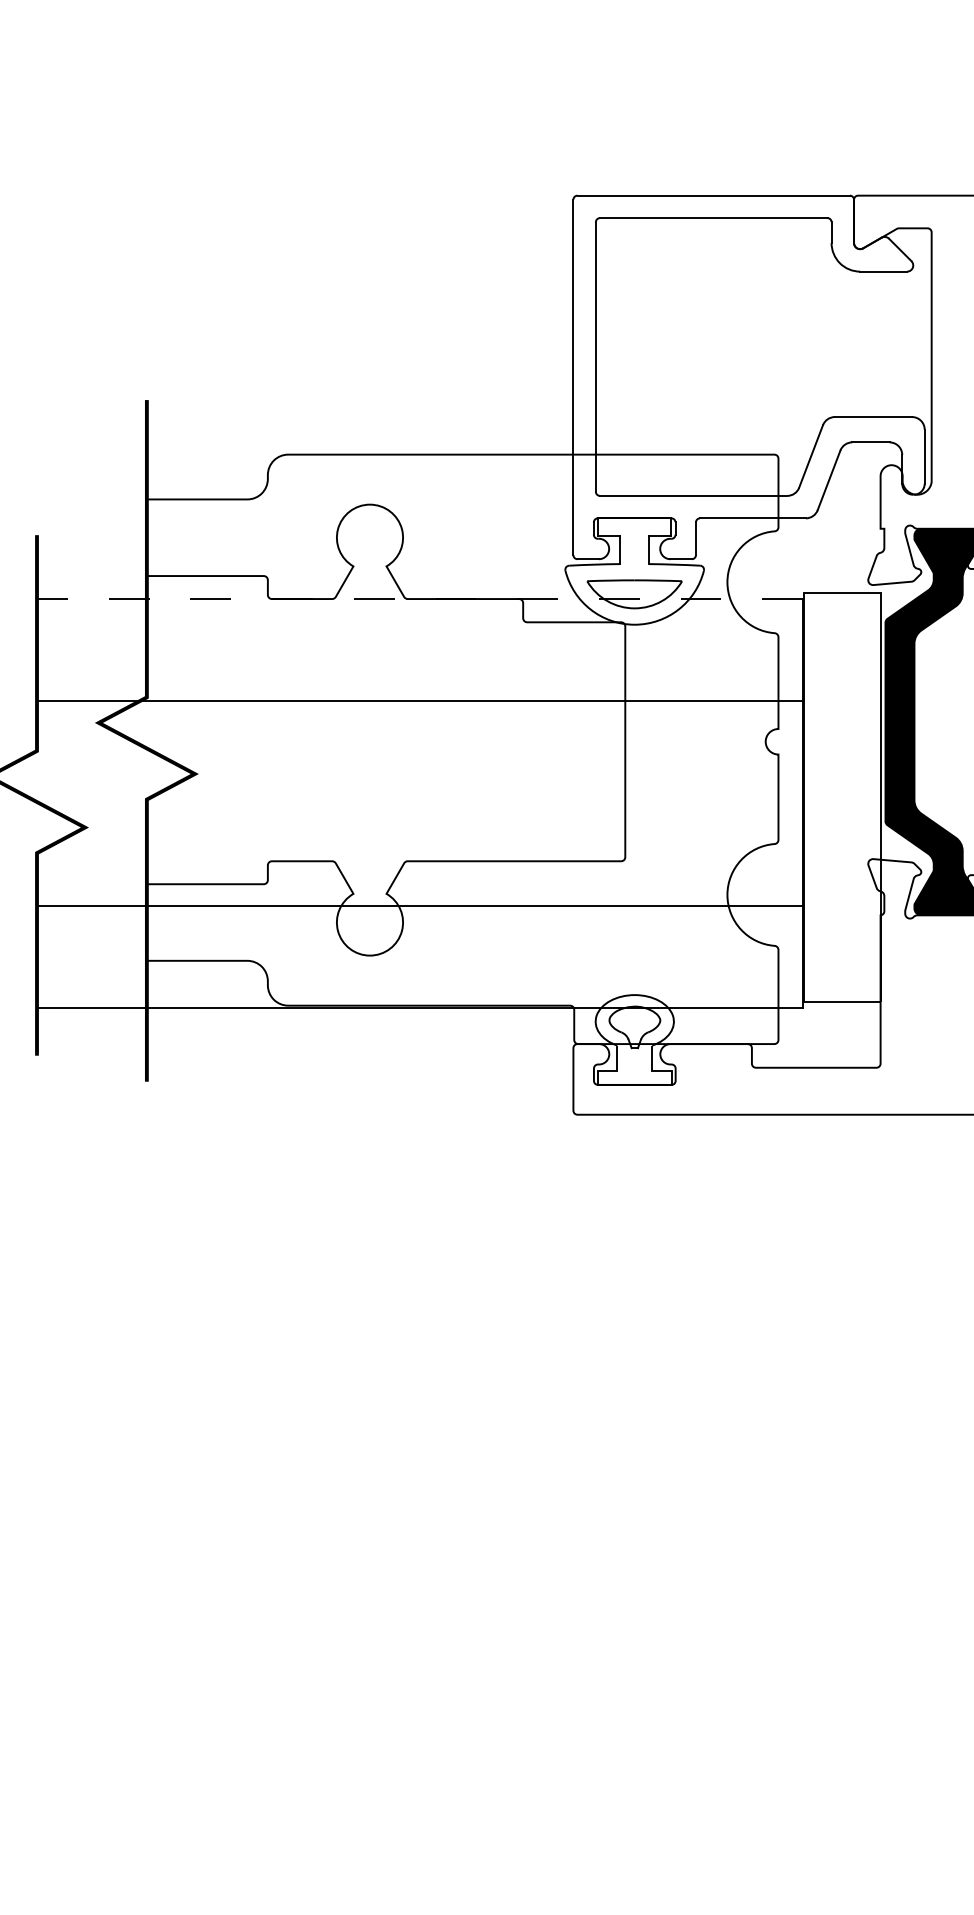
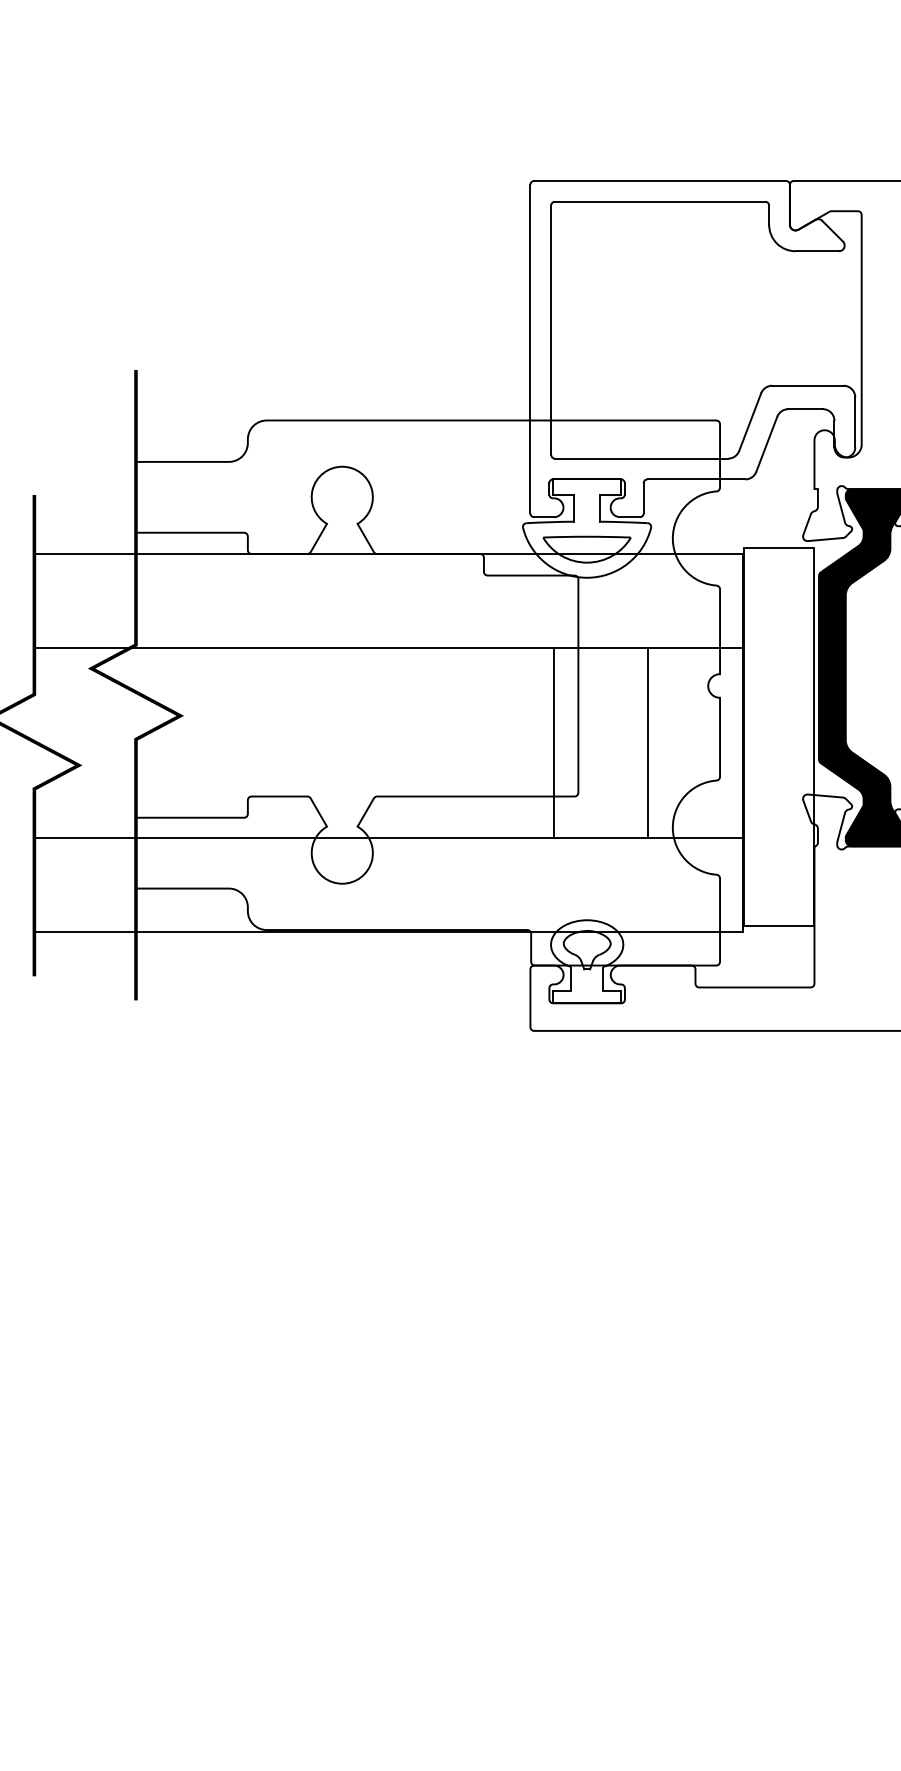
line: (419, 599) -> (388, 554), dashed -> solid
line: (599, 803) -> (554, 743), added
line: (701, 803) -> (648, 743), added

